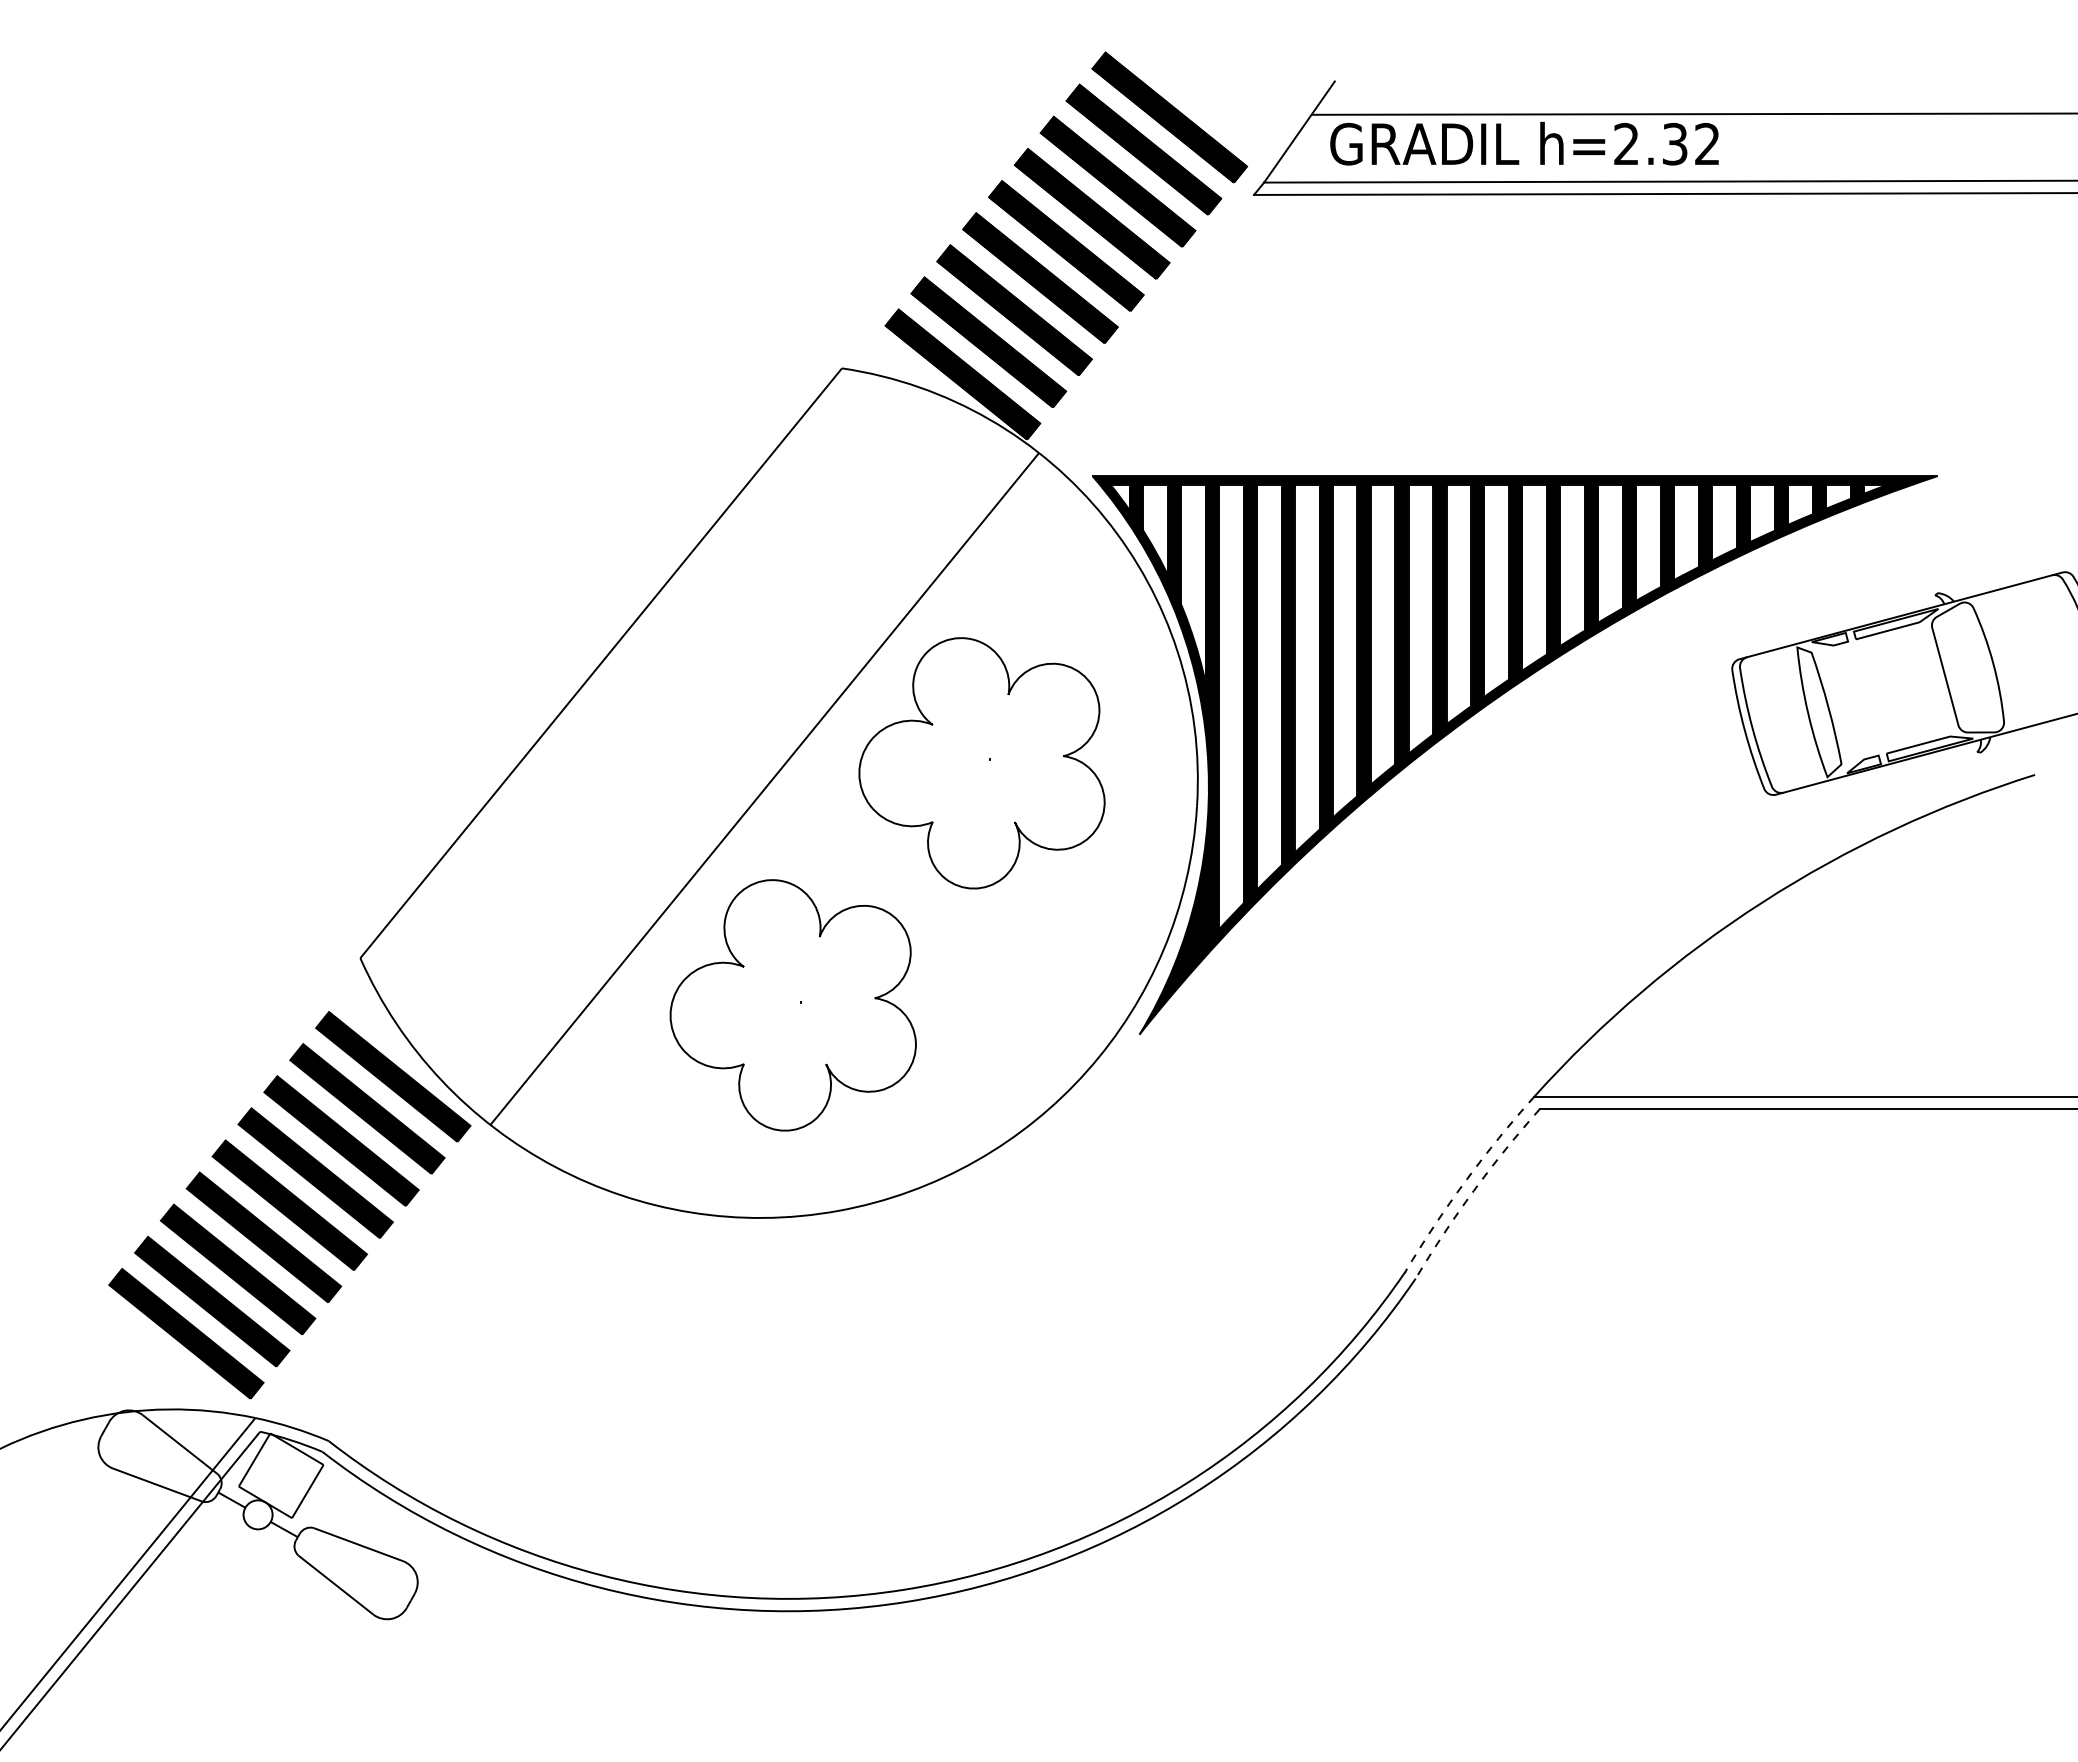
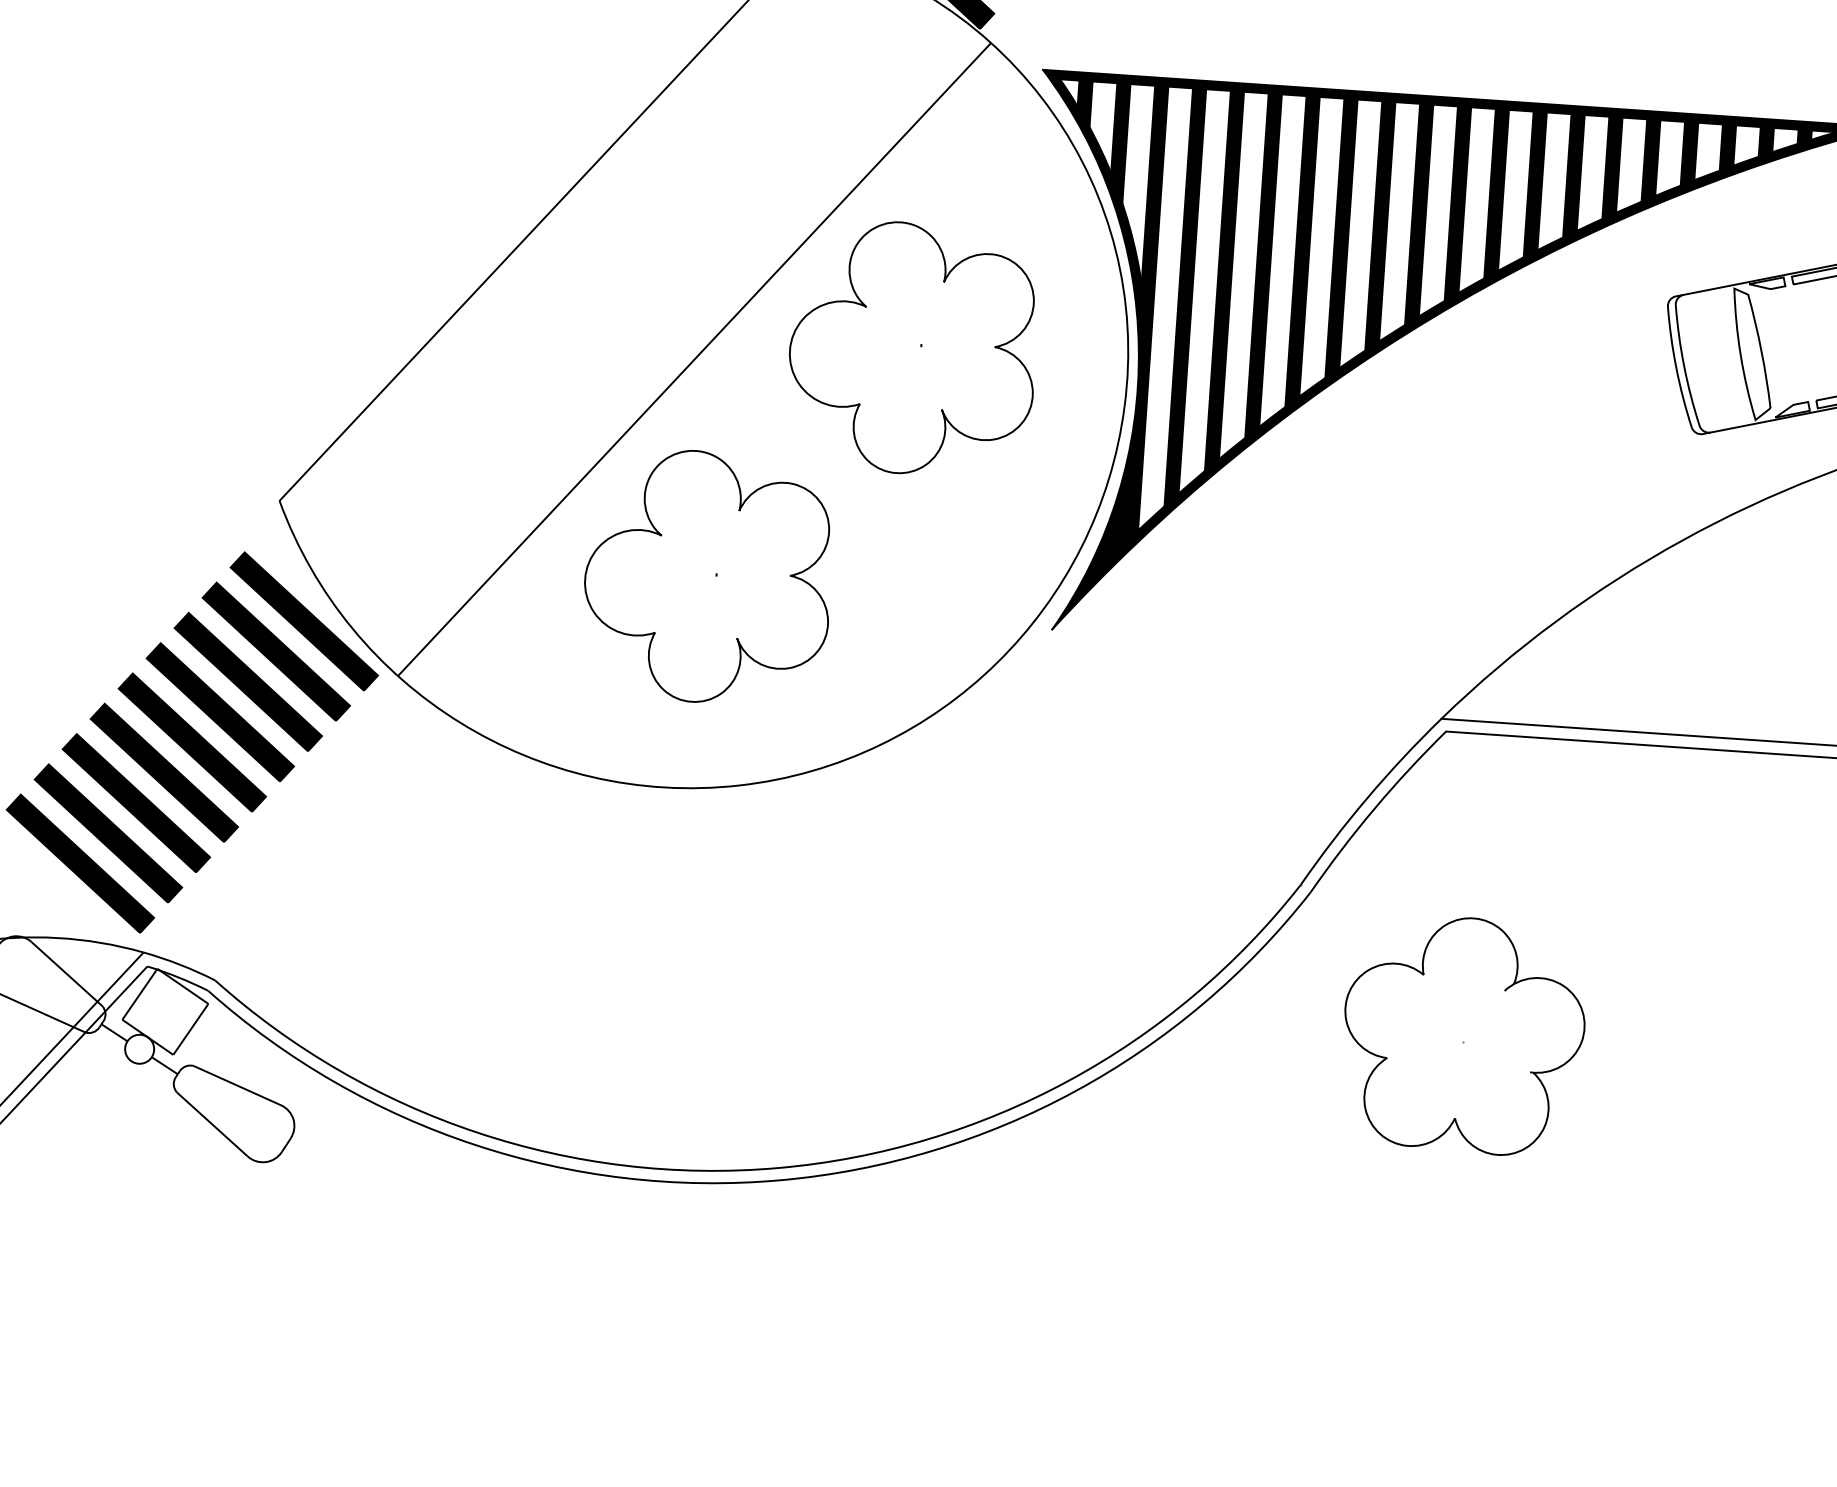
arc: (1465, 1181) -> (1366, 798), dashed -> solid
arc: (1473, 1190) -> (1374, 808), dashed -> solid
part: (1578, 1410) -> (1464, 1034), added

